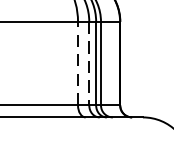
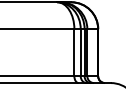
line: (78, 63) -> (74, 52), dashed -> solid
line: (88, 63) -> (80, 52), dashed -> solid

